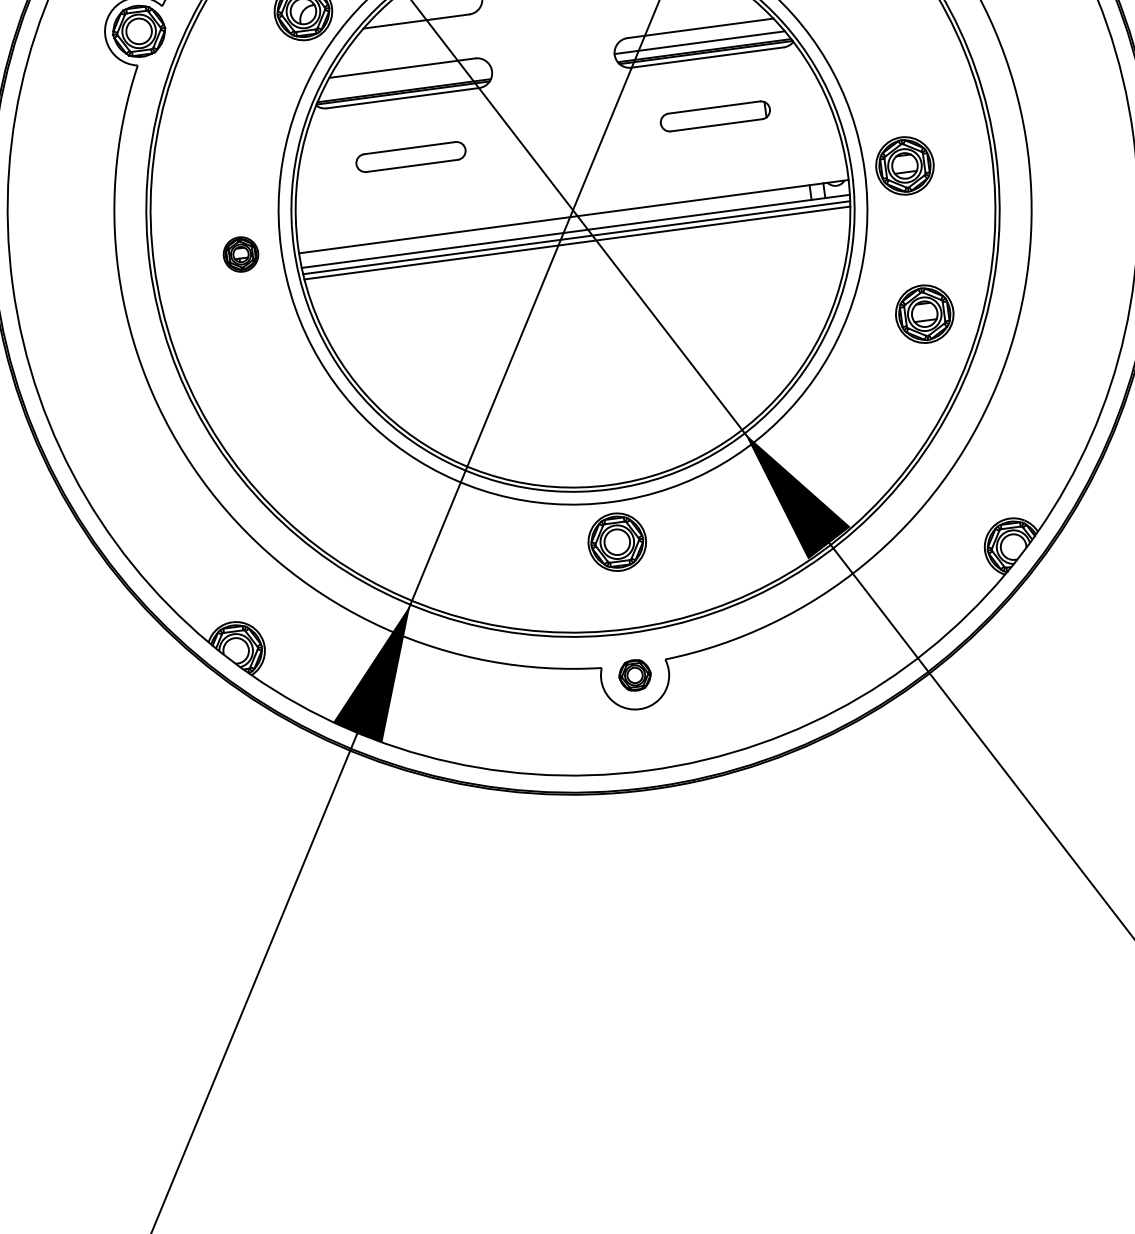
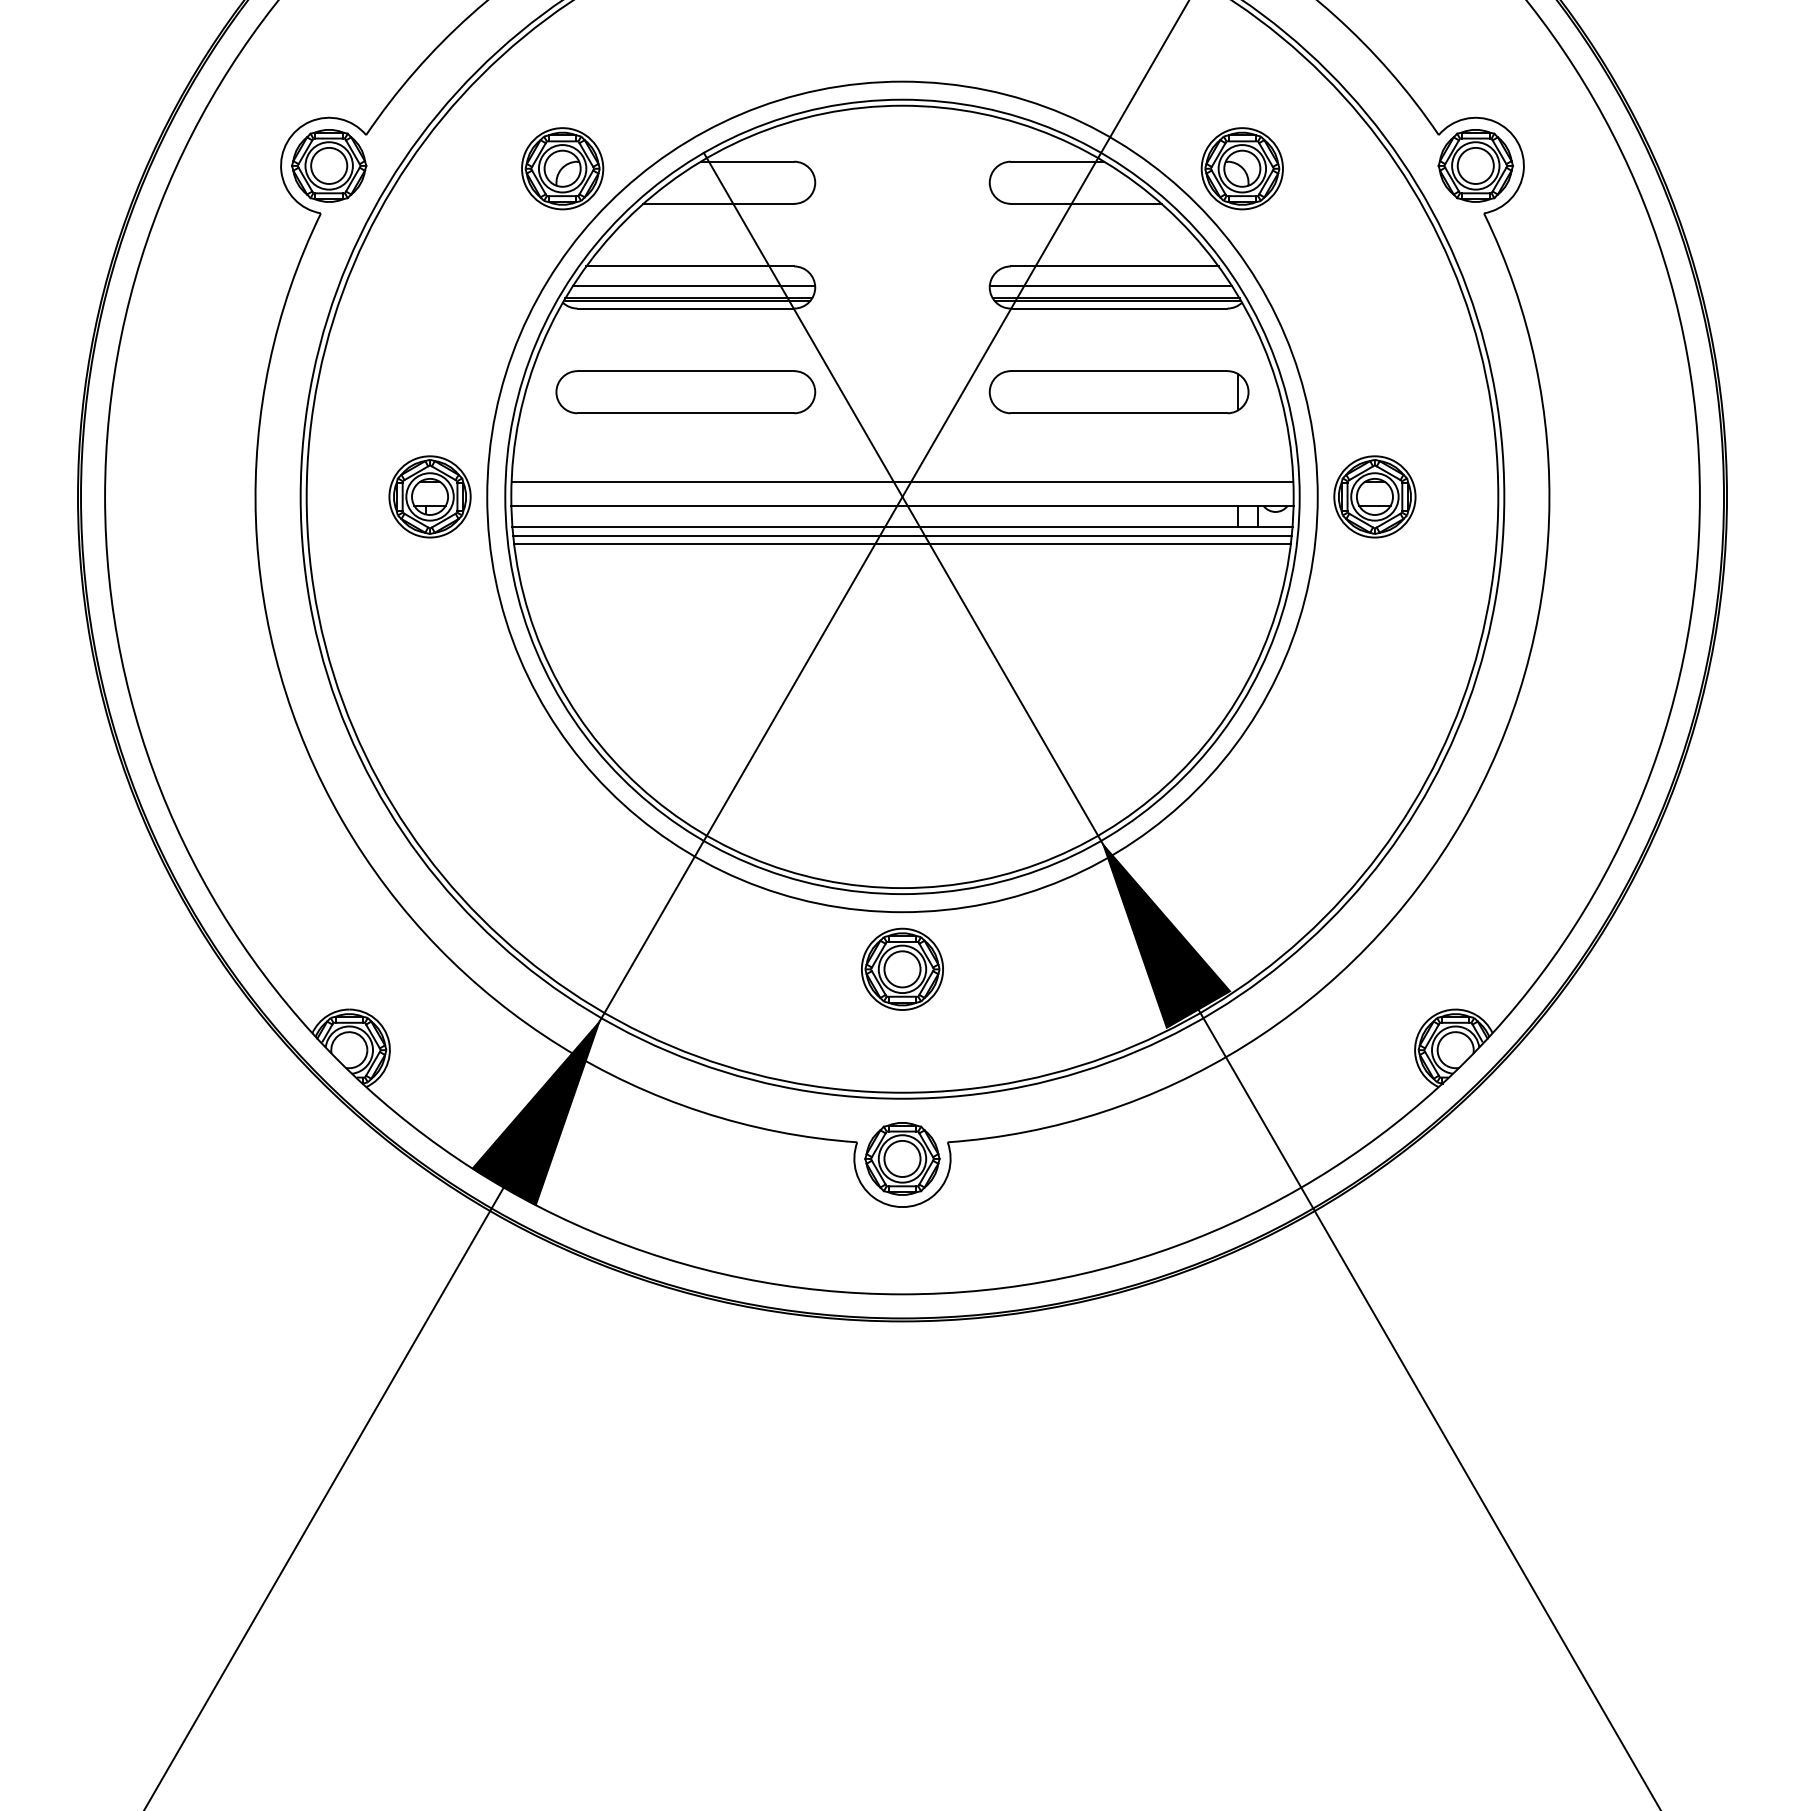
line: (406, 81) -> (693, 286), added
part: (715, 116) -> (1118, 392), size x1.67
part: (410, 157) -> (685, 392), size x1.67
line: (571, 200) -> (902, 482), added
part: (240, 254) -> (429, 496), size x1.67
part: (924, 313) -> (1374, 707), removed
part: (635, 675) -> (902, 1158), size x1.67

